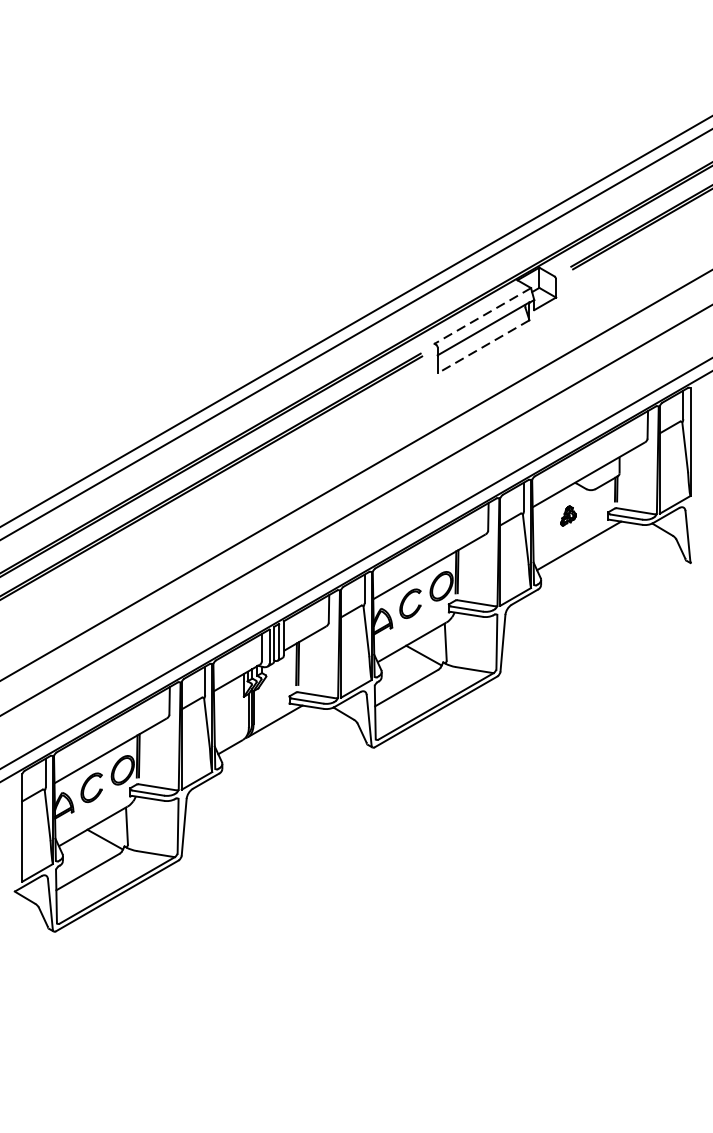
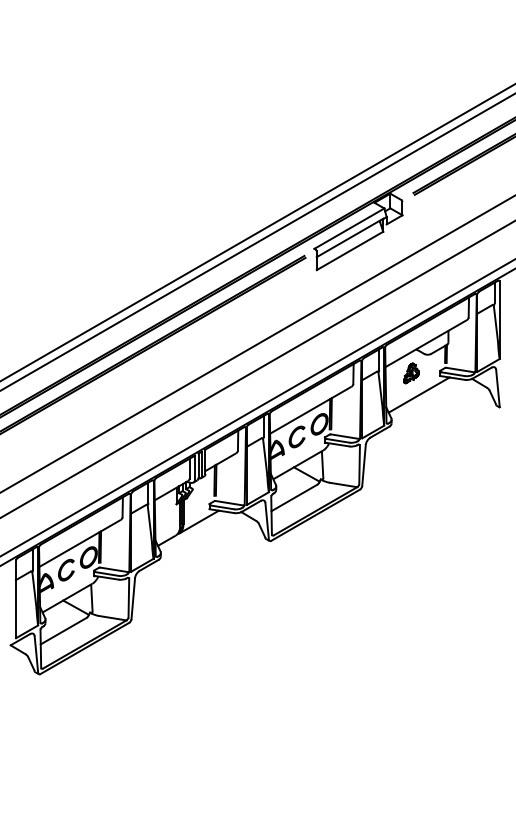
line: (481, 315) -> (348, 228), dashed -> solid
line: (482, 347) -> (349, 251), dashed -> solid
part: (568, 516) -> (411, 373), size x1.43

